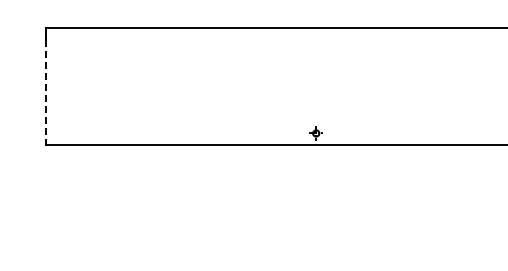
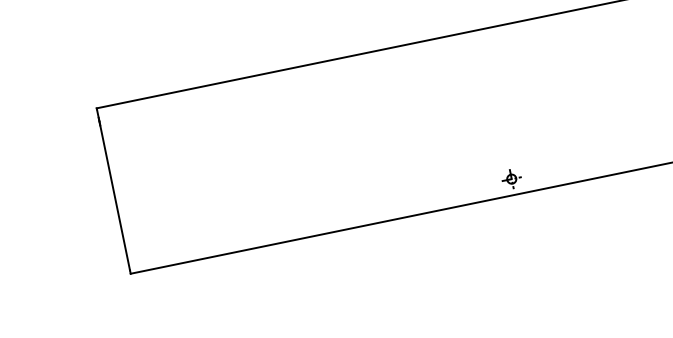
line: (45, 91) -> (114, 198), dashed -> solid

